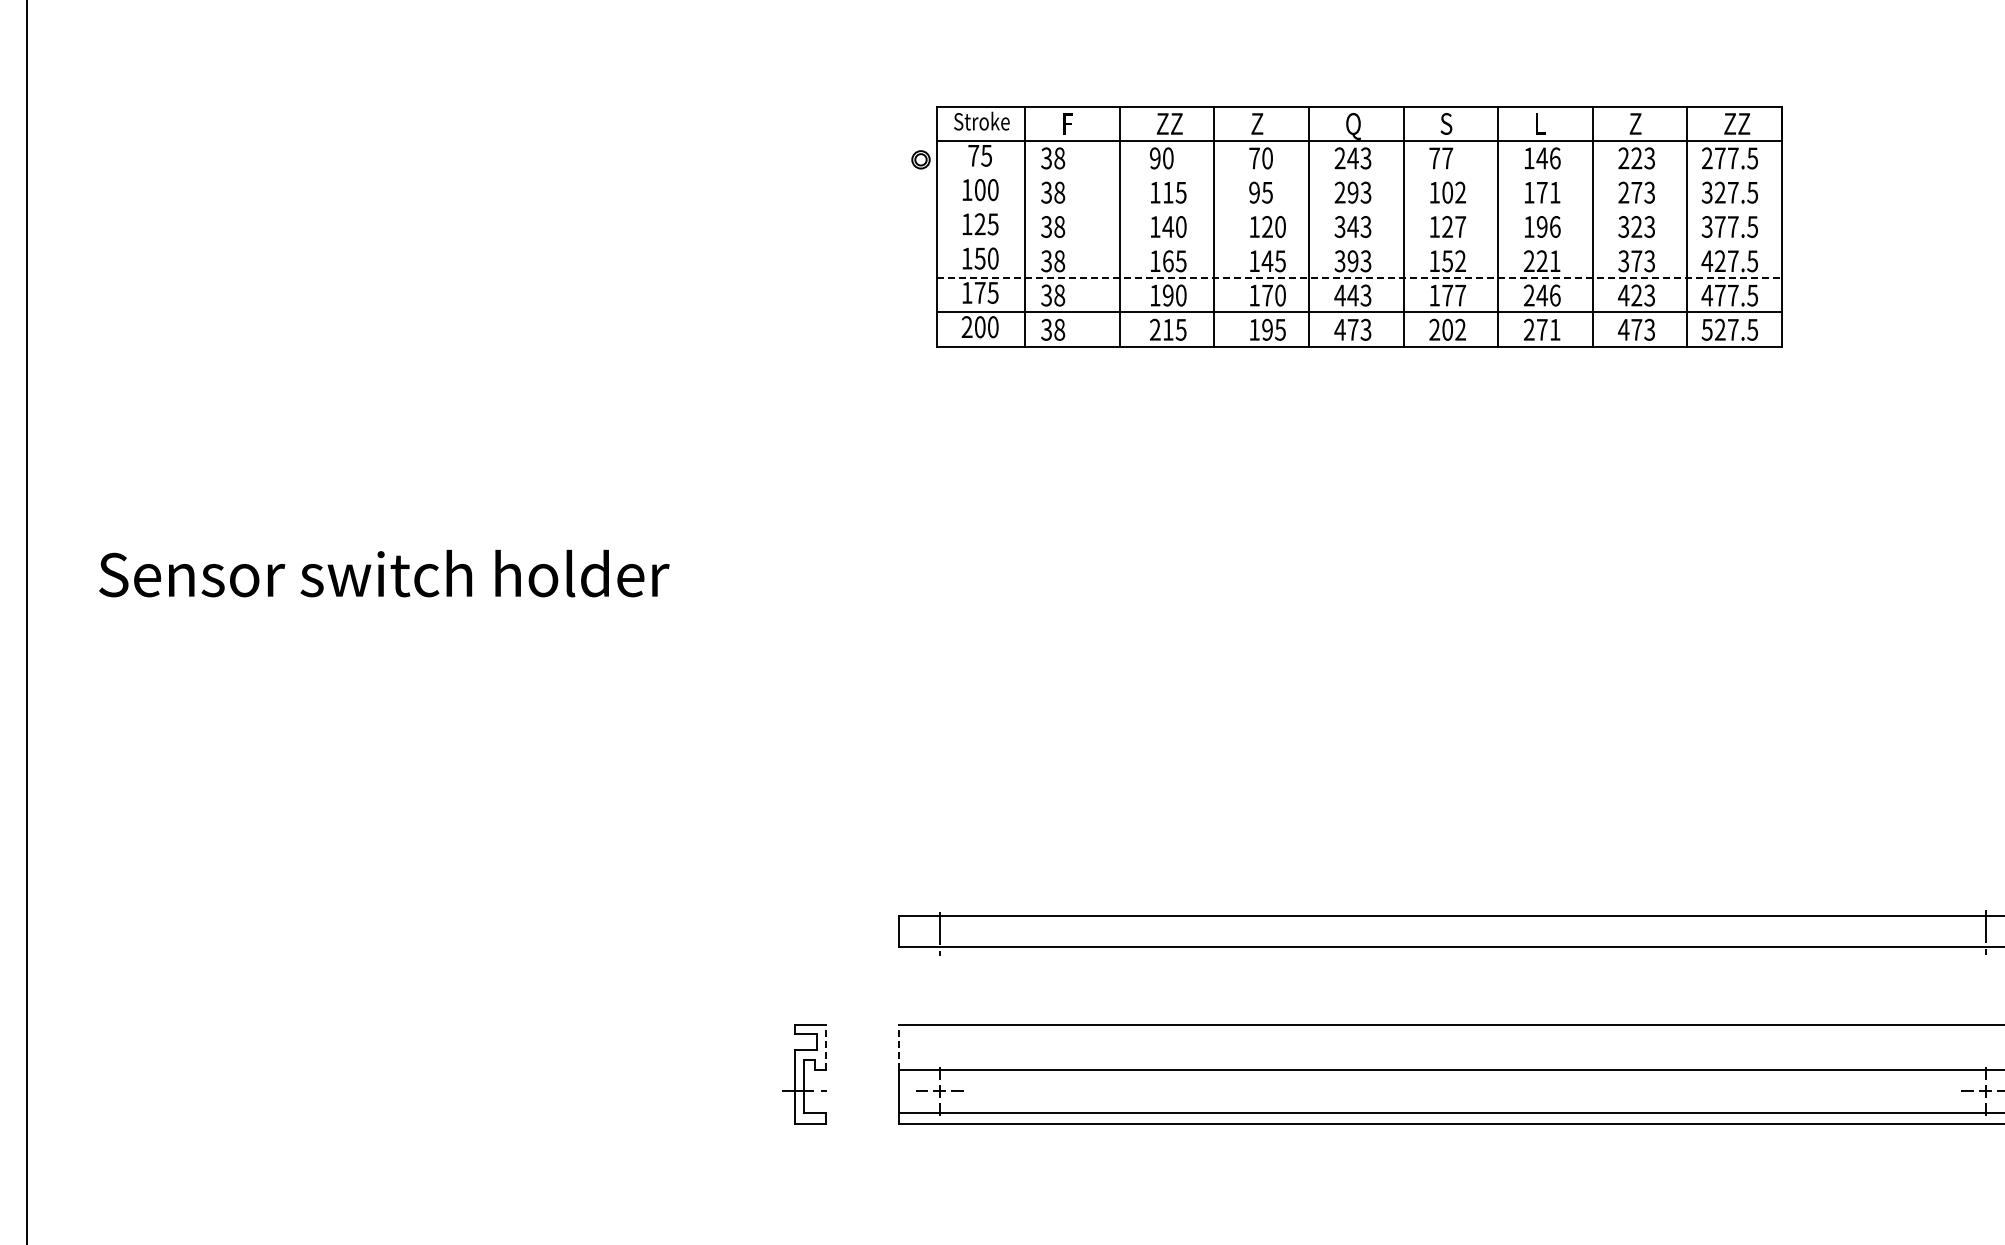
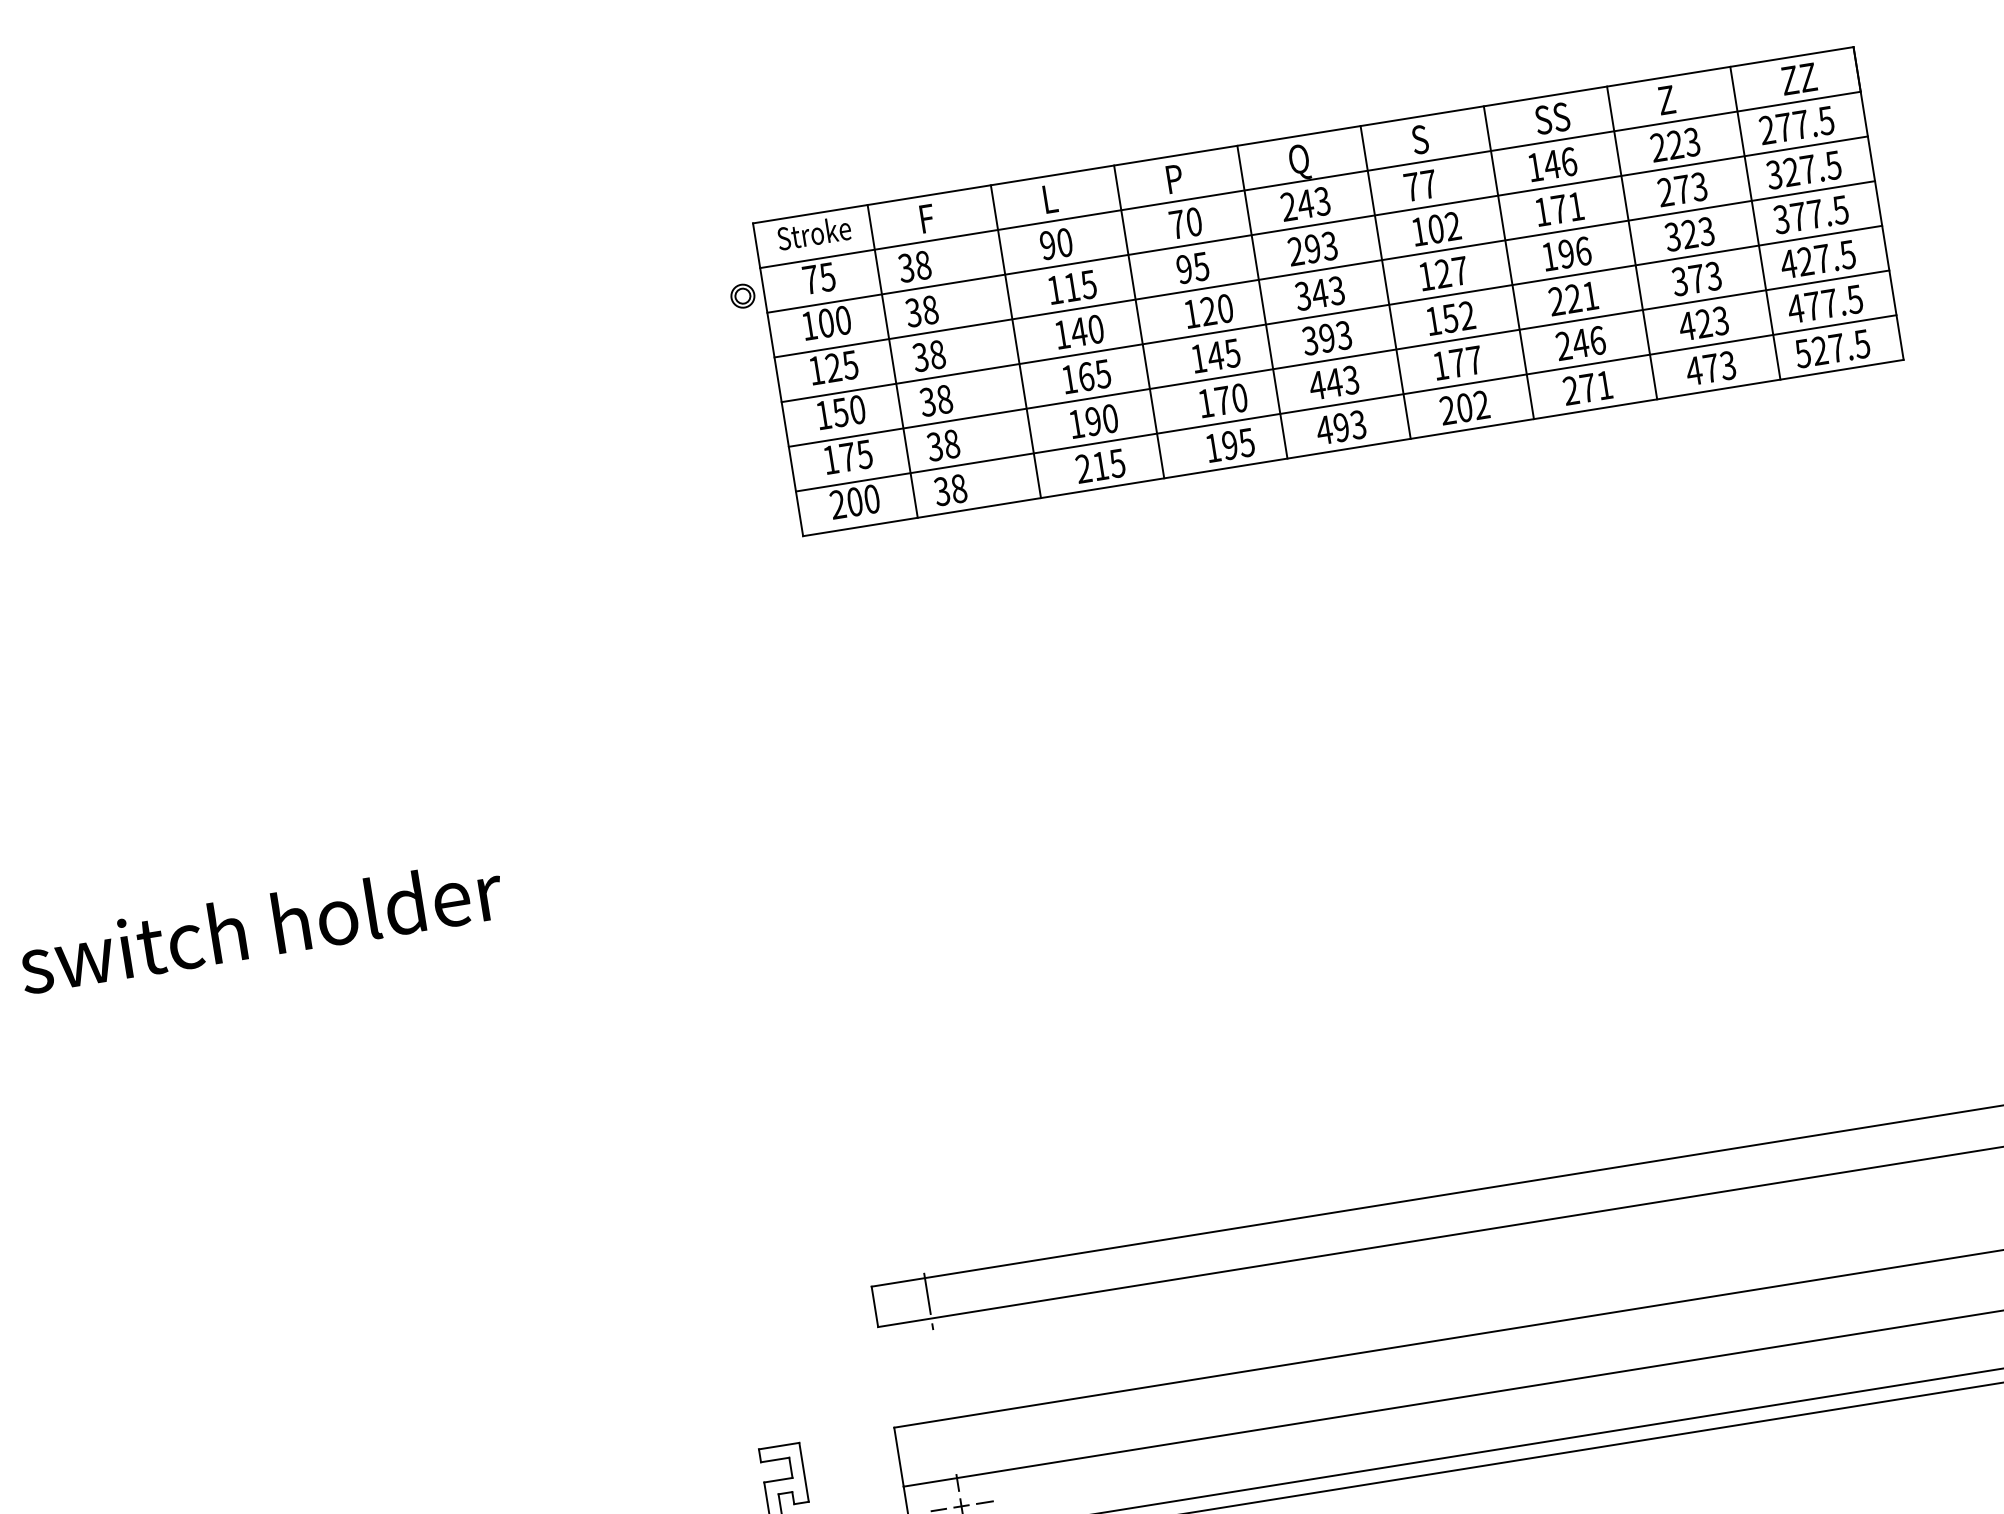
text: (1169, 123) -> (1059, 196), ZZ -> L
text: (1257, 123) -> (1173, 178), Z -> P
text: (1547, 123) -> (1551, 118), L -> SS
line: (1359, 175) -> (1317, 225), added
line: (1359, 209) -> (1324, 269), added
line: (1359, 243) -> (1331, 313), added
line: (1360, 278) -> (1340, 359), dashed -> solid
text: (1352, 329) -> (1340, 427), 473 -> 493
line: (825, 1047) -> (803, 1472), dashed -> solid
line: (898, 1047) -> (898, 1457), dashed -> solid

